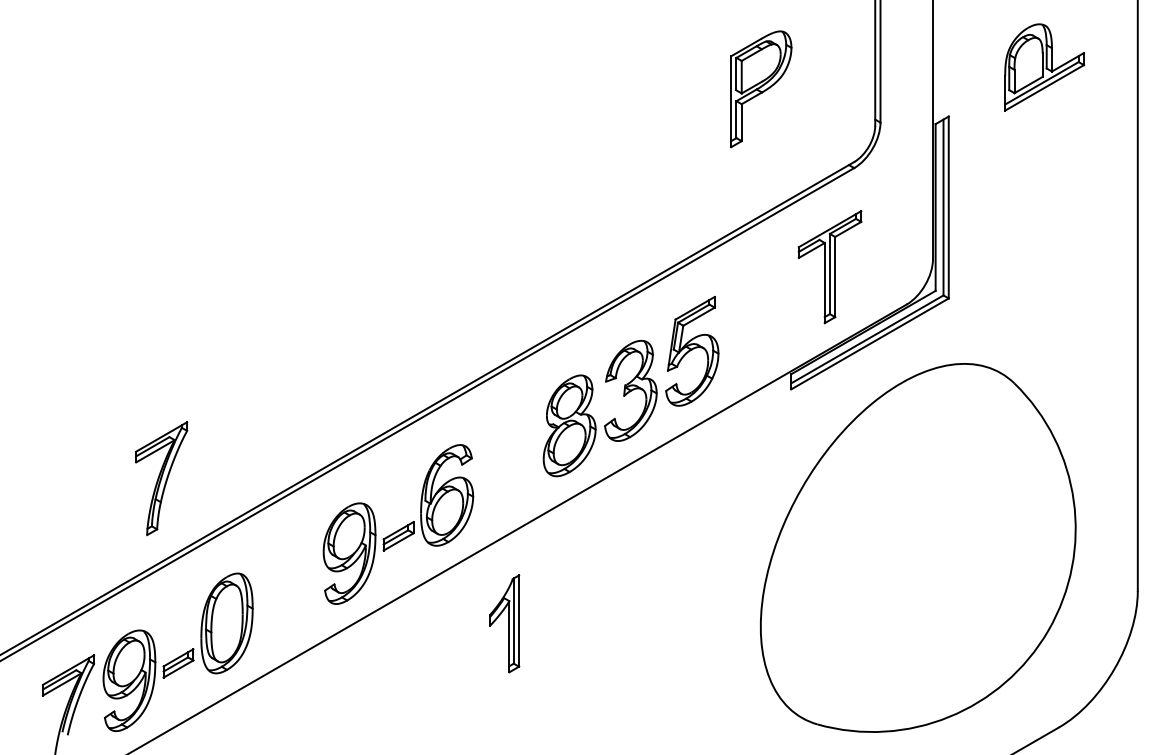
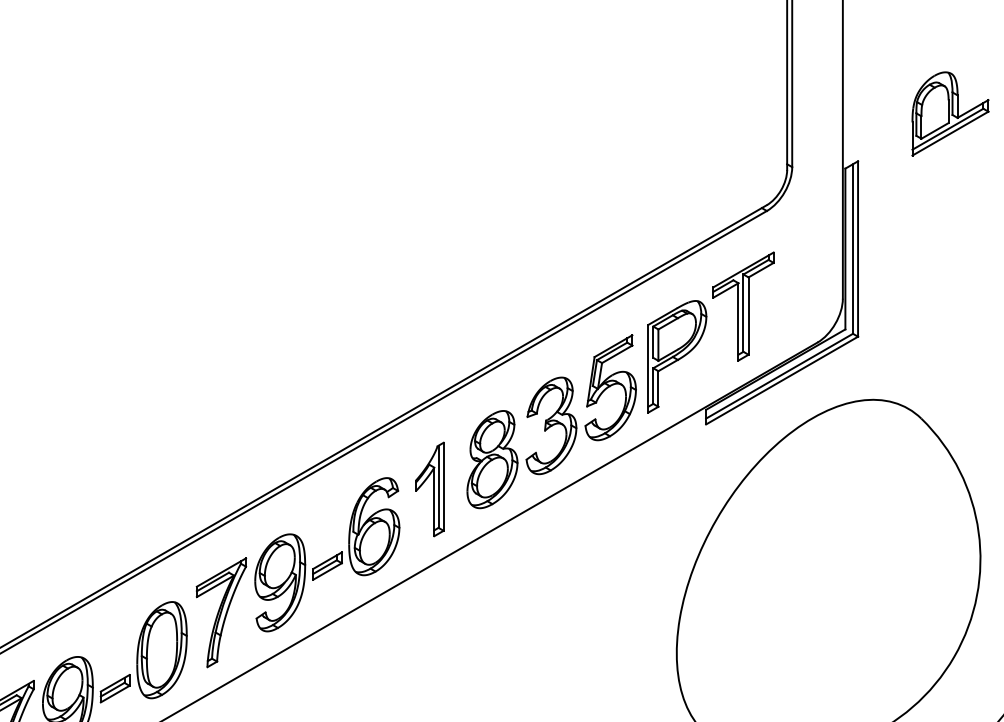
part: (761, 89) -> (677, 357), moved
part: (161, 478) -> (221, 612), moved
part: (504, 623) -> (429, 489), moved

